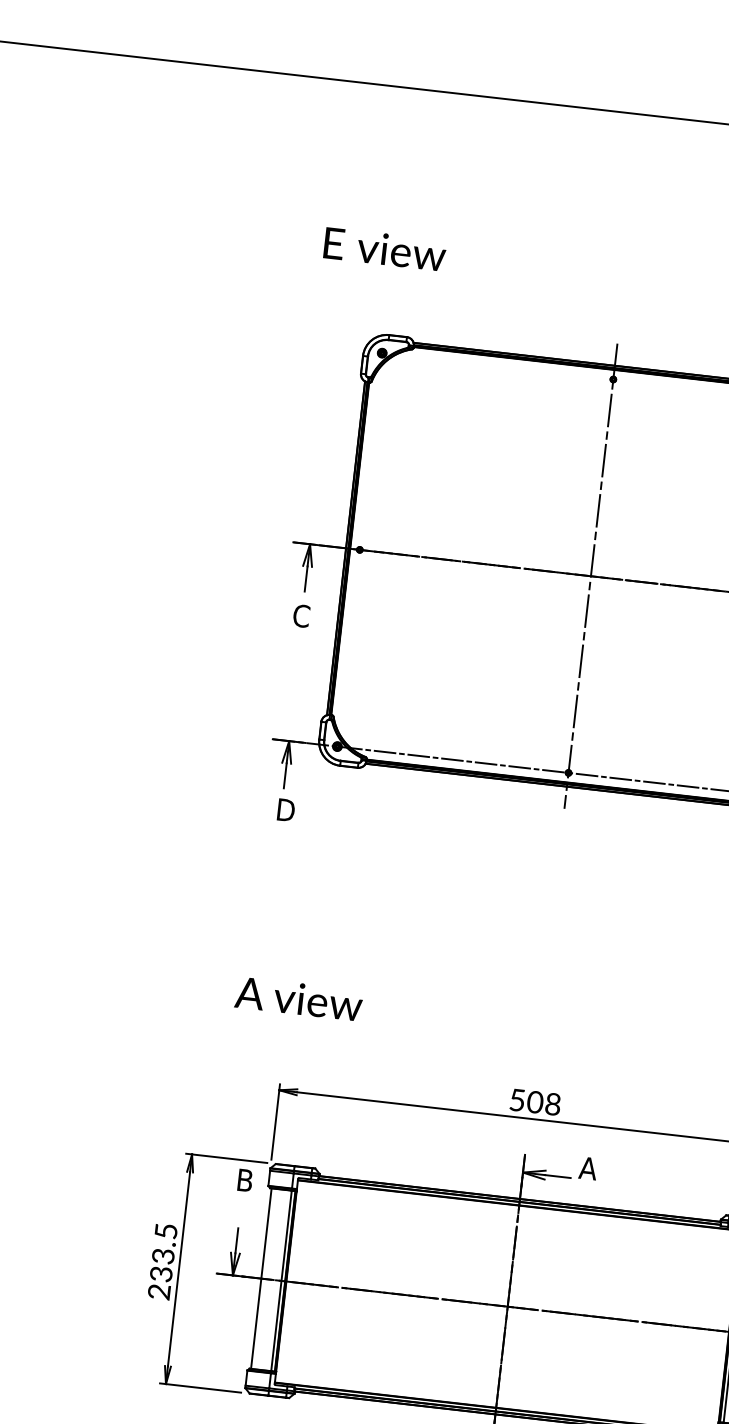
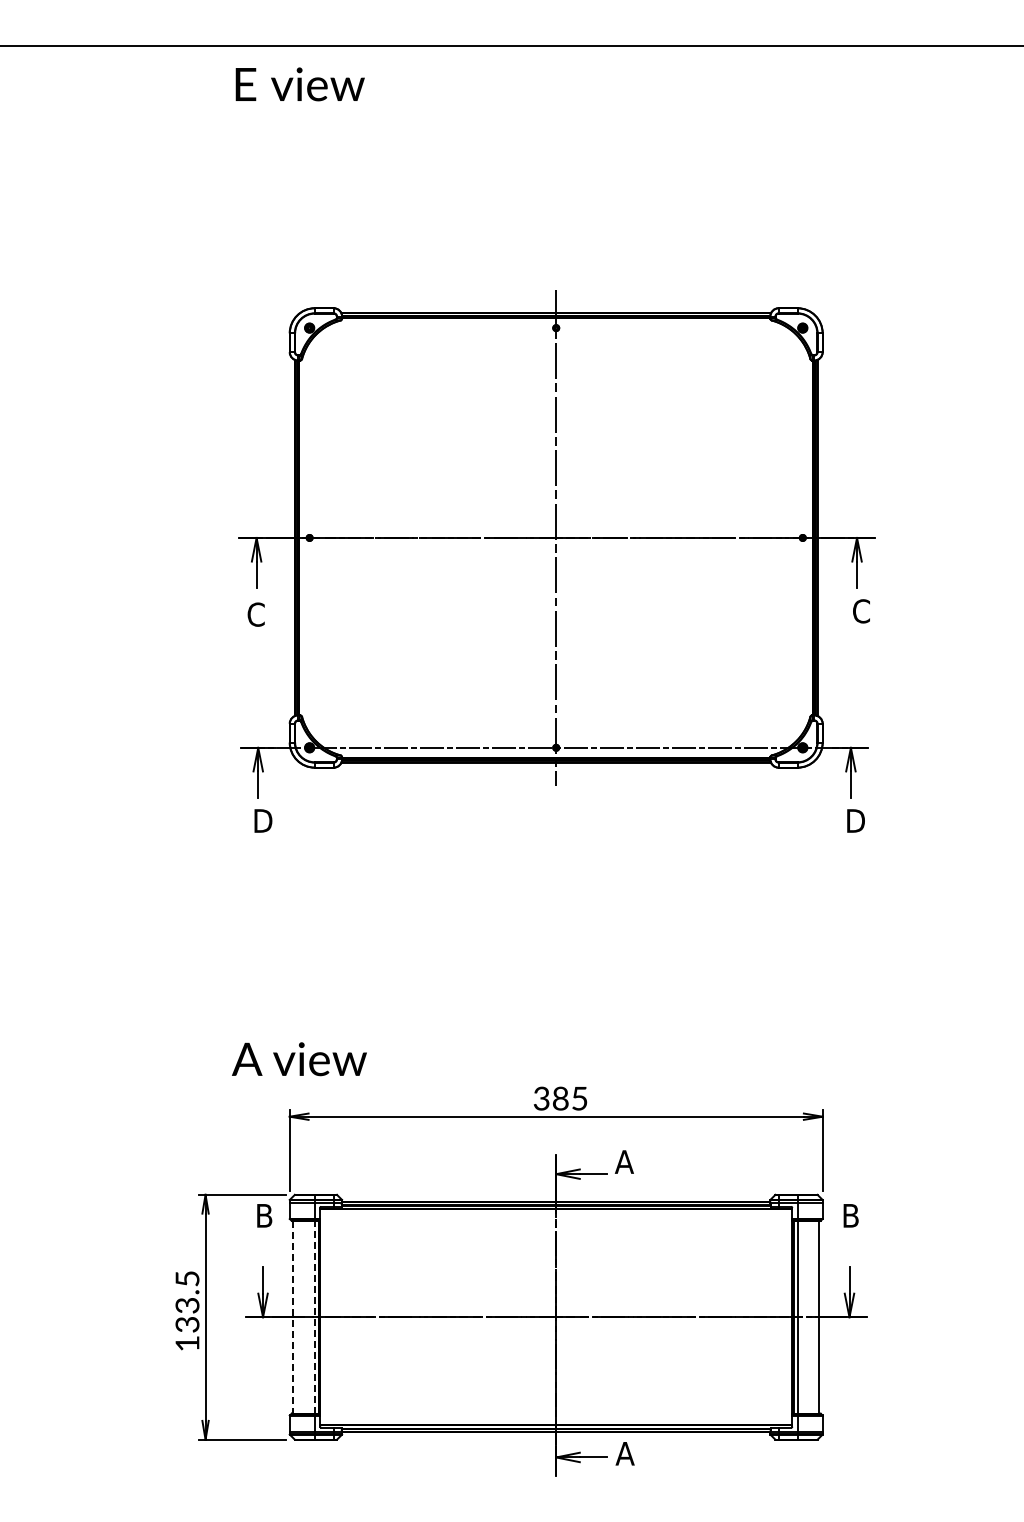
text: (384, 249) -> (299, 84), moved
text: (298, 999) -> (299, 1059), moved
text: (535, 1102) -> (560, 1098), 508 -> 385
line: (261, 1278) -> (293, 1317), solid -> dashed
line: (281, 1280) -> (314, 1316), solid -> dashed
text: (159, 1291) -> (187, 1343), 233.5 -> 133.5

